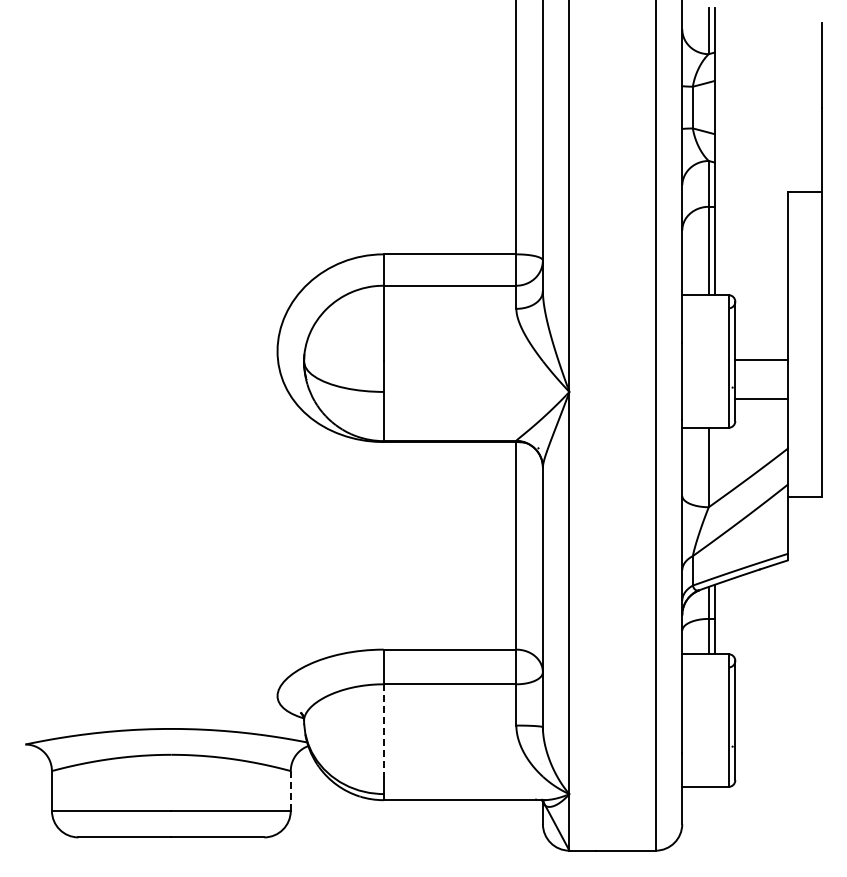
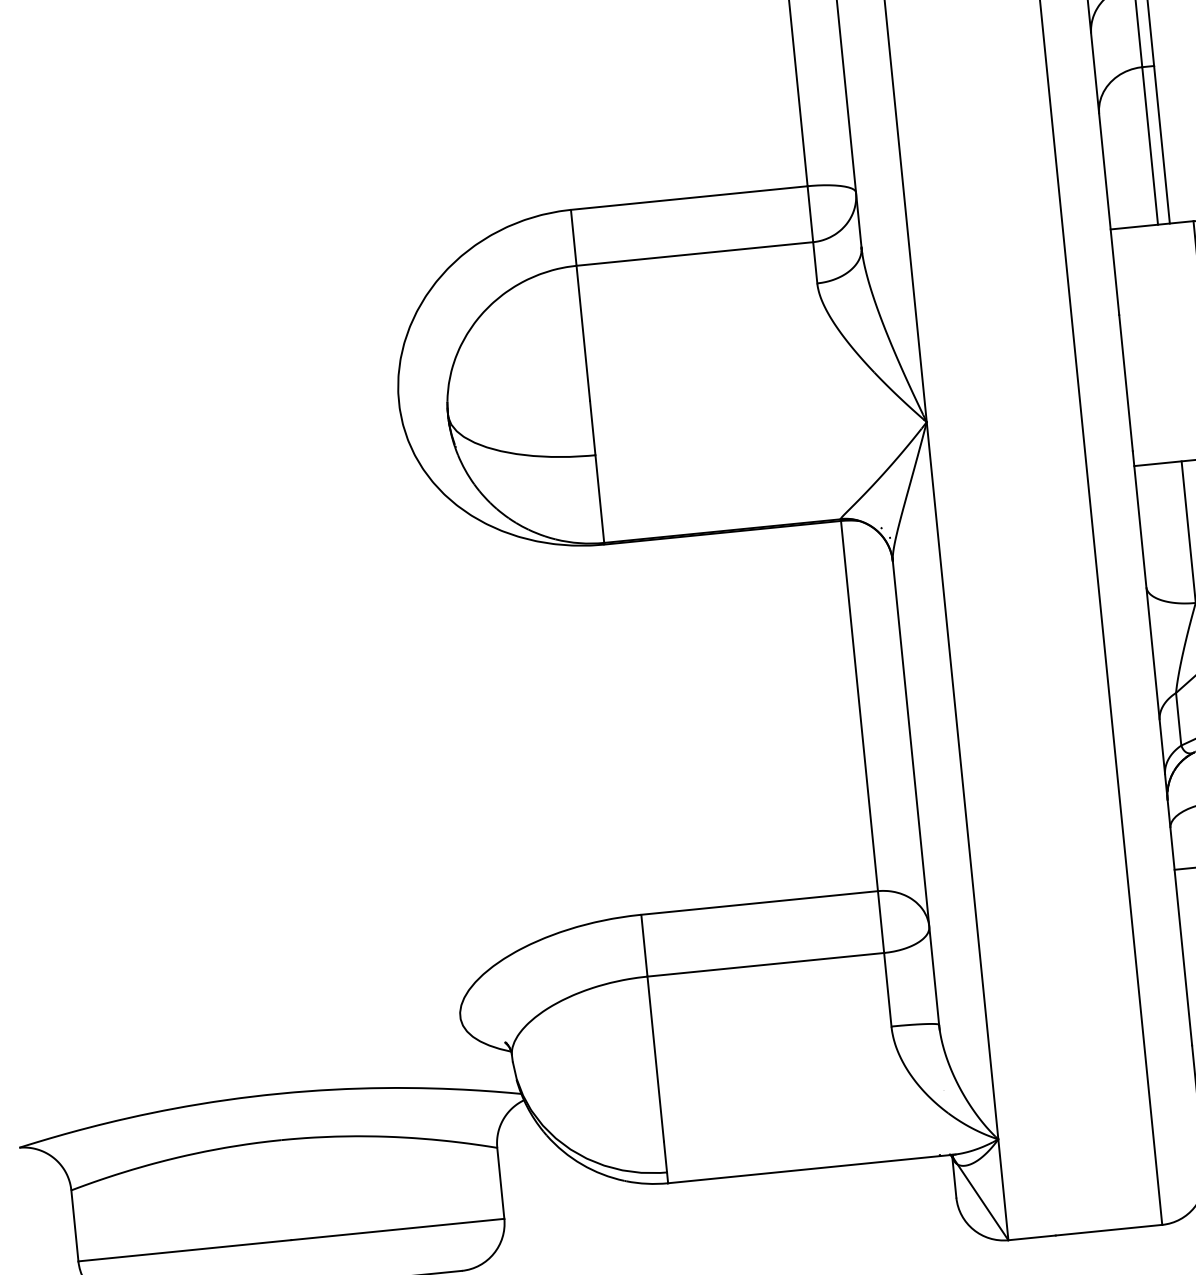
line: (383, 731) -> (655, 1060), dashed -> solid
line: (290, 790) -> (500, 1182), dashed -> solid

